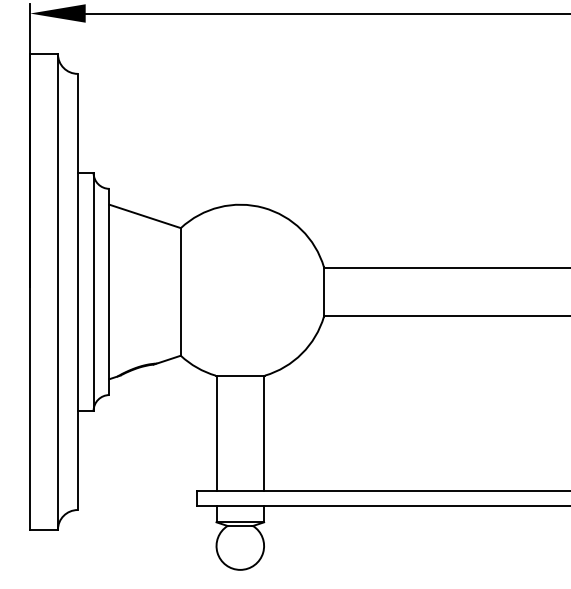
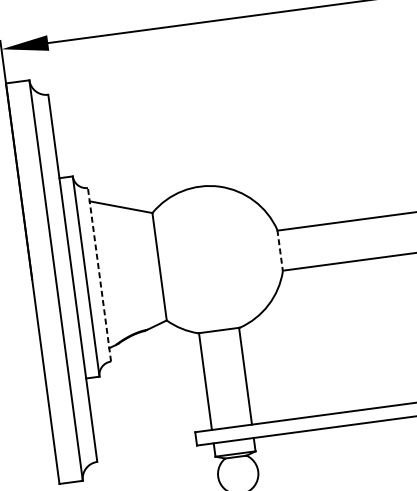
line: (109, 291) -> (99, 274), solid -> dashed
line: (324, 291) -> (280, 250), solid -> dashed

